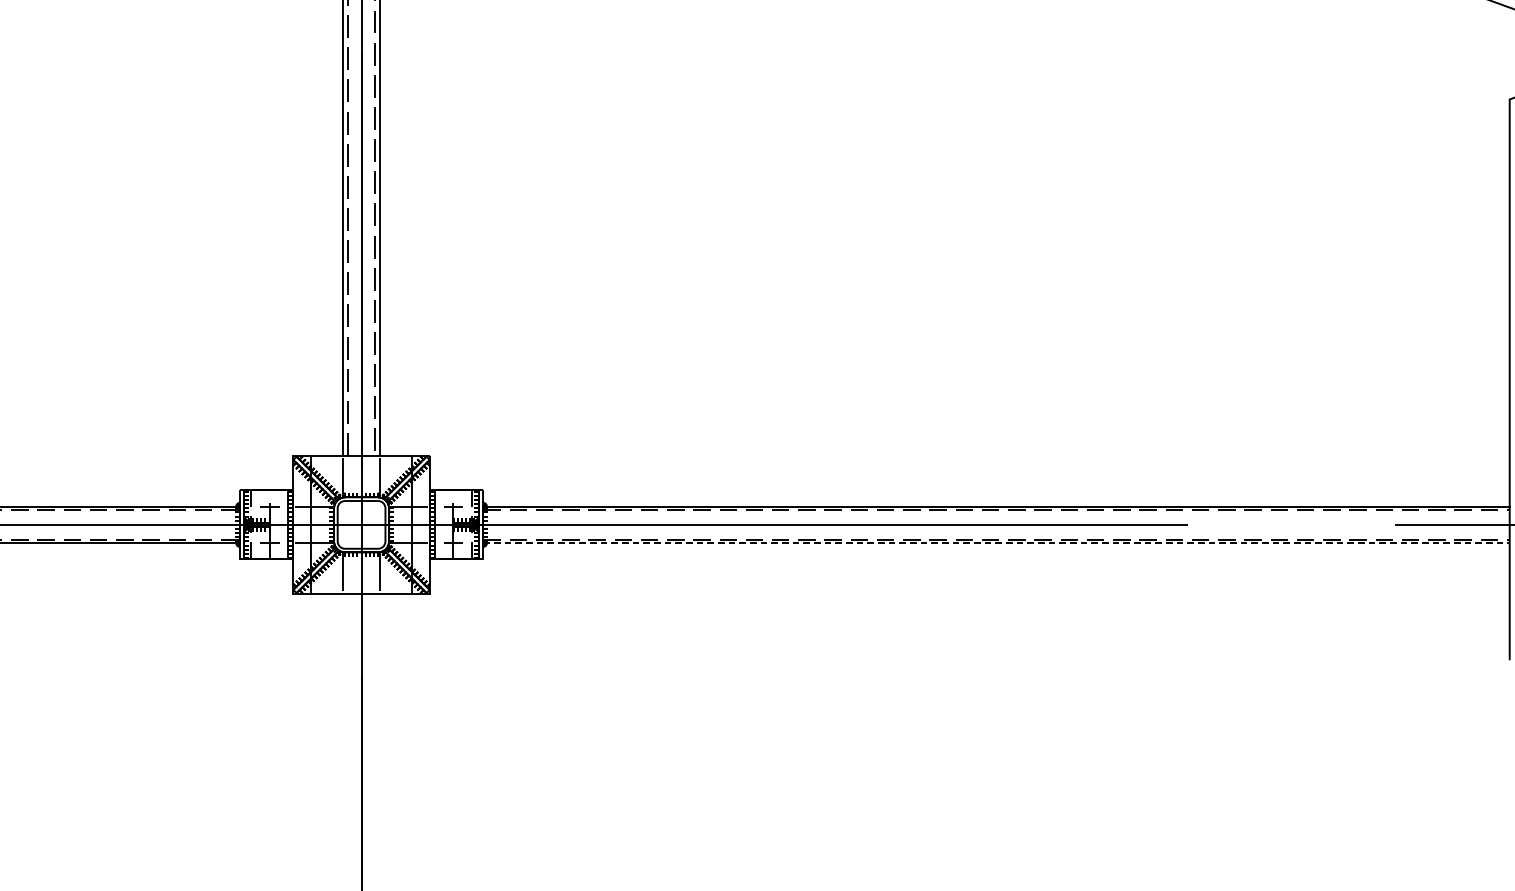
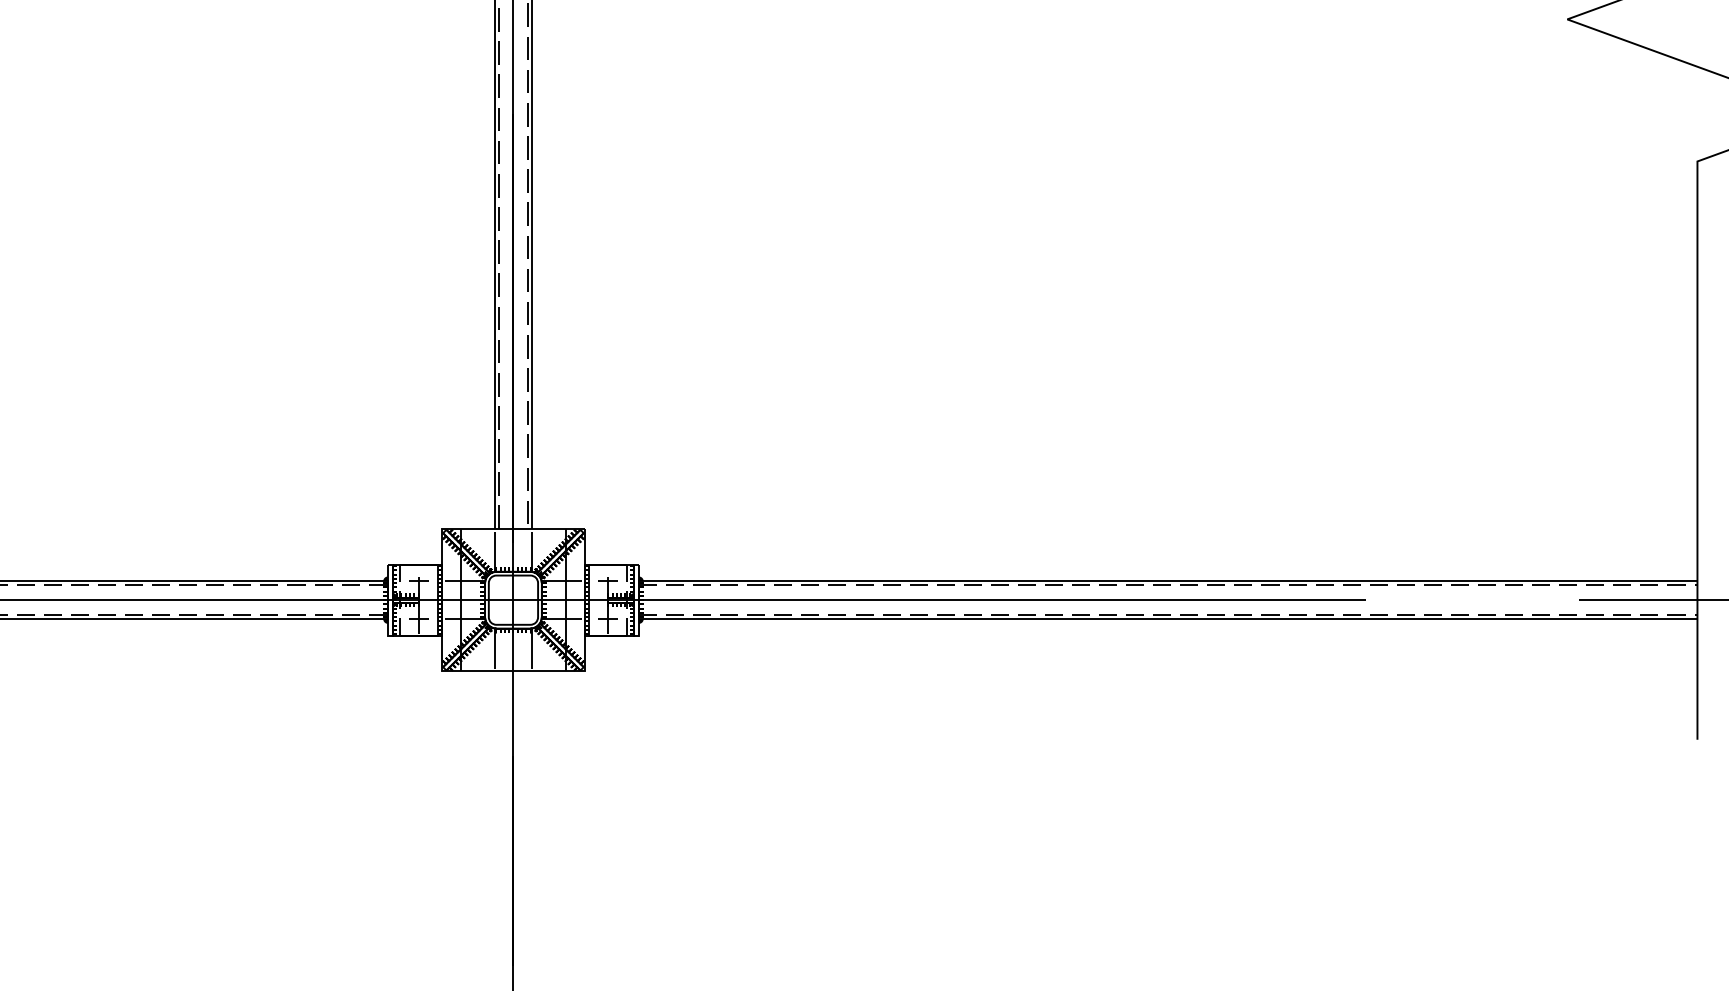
line: (996, 543) -> (1168, 619), dashed -> solid

